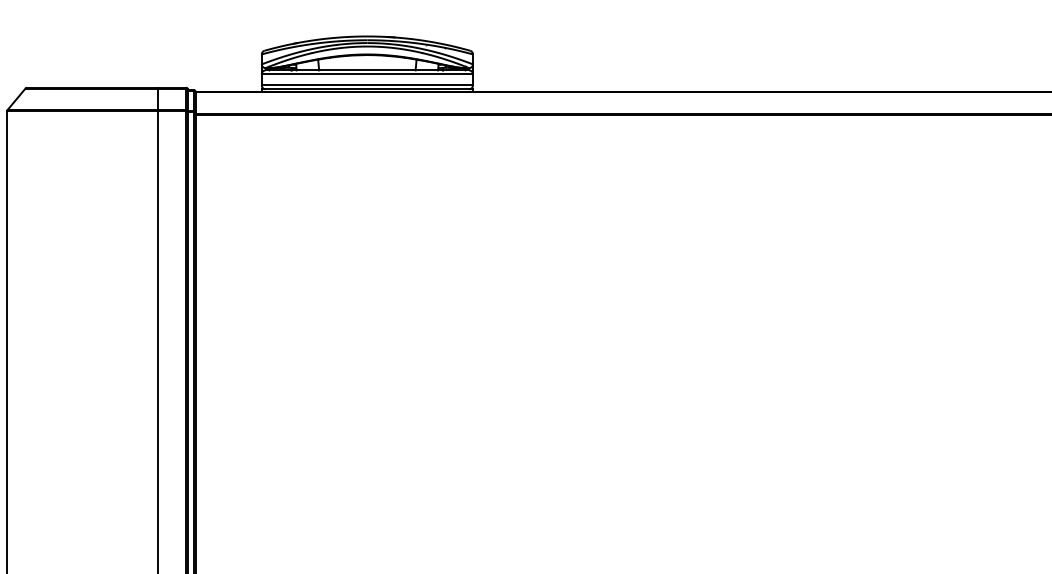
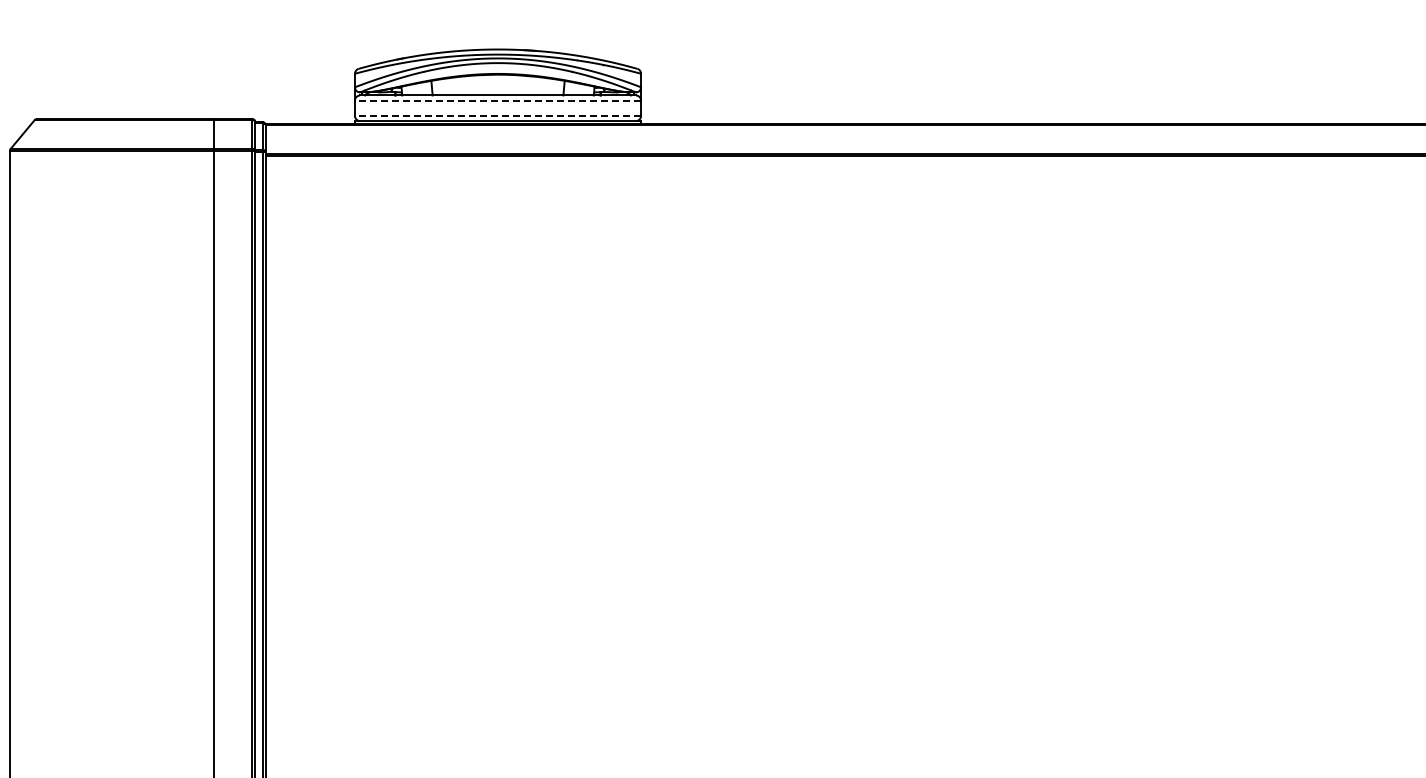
line: (366, 74) -> (497, 100), solid -> dashed
line: (366, 85) -> (497, 115), solid -> dashed

